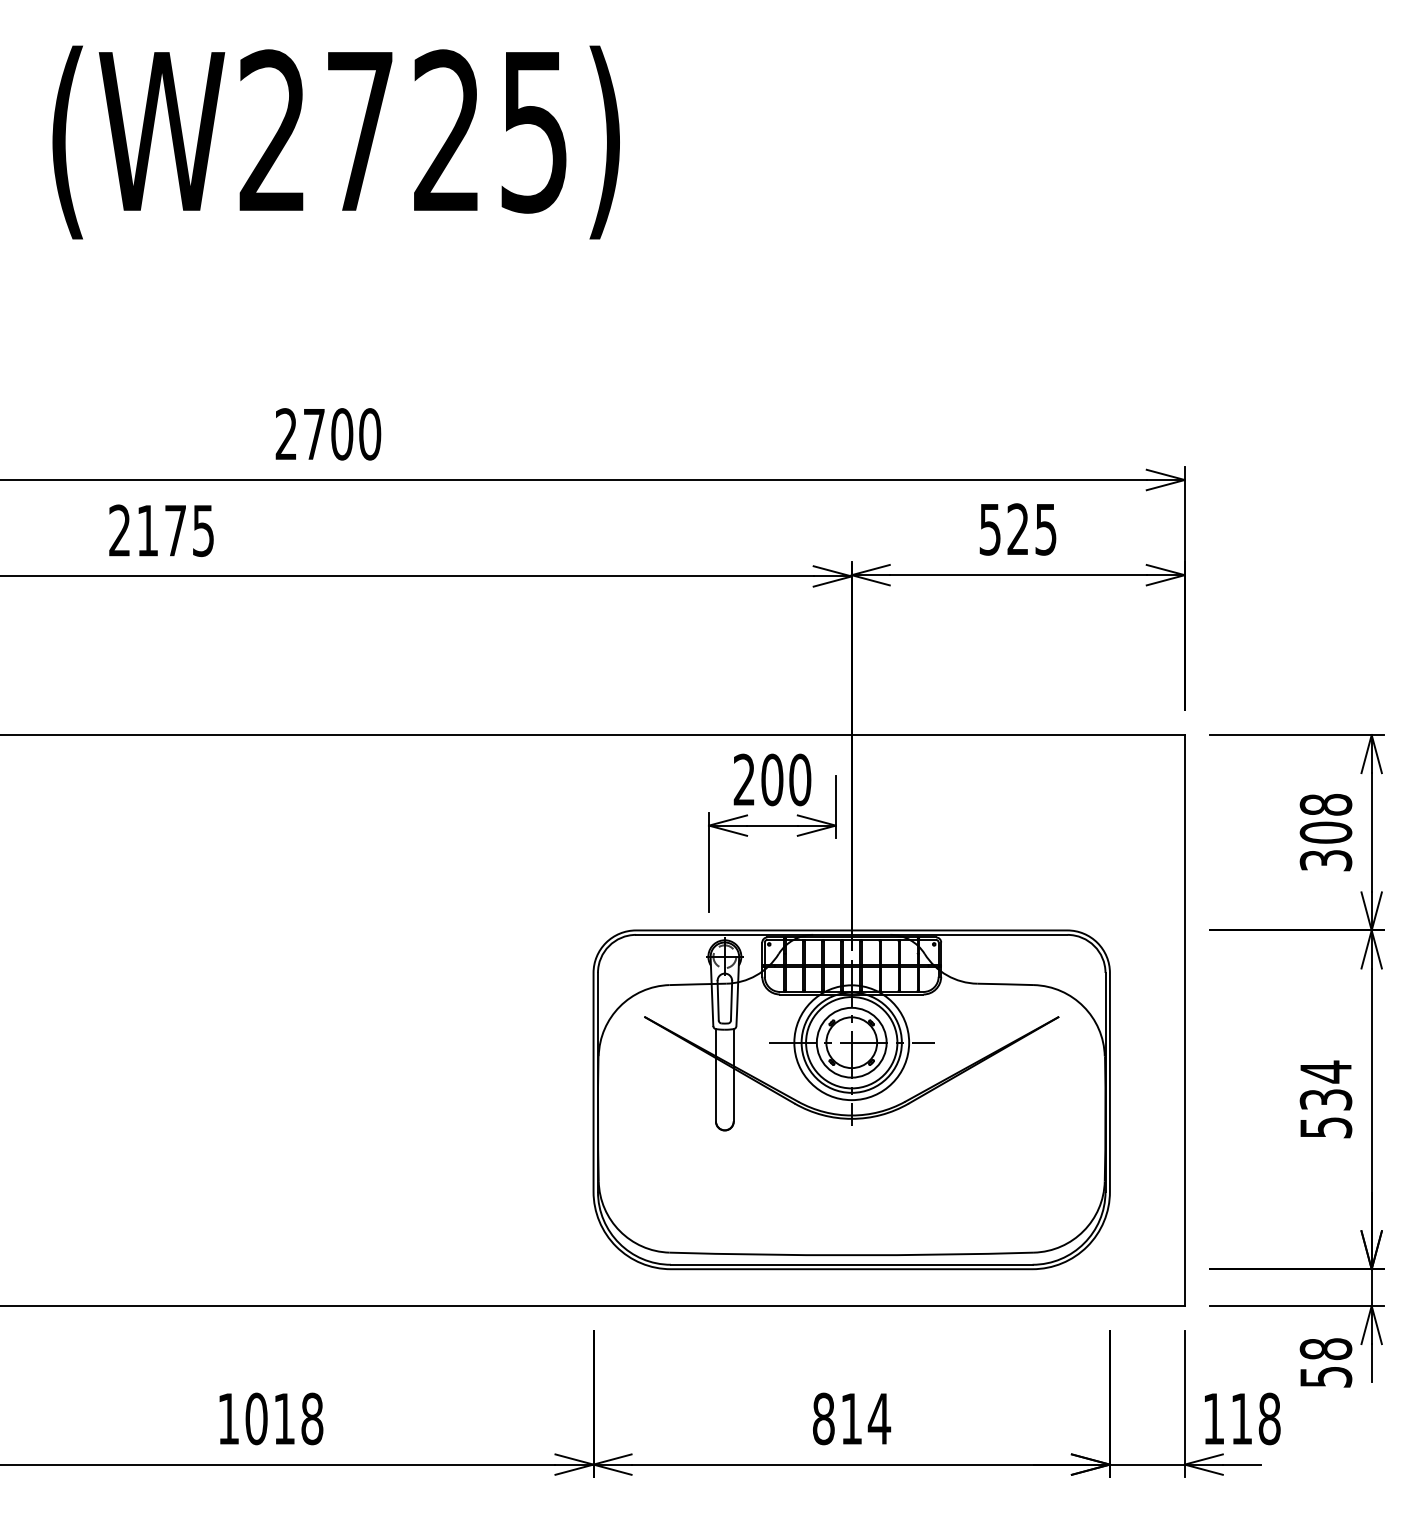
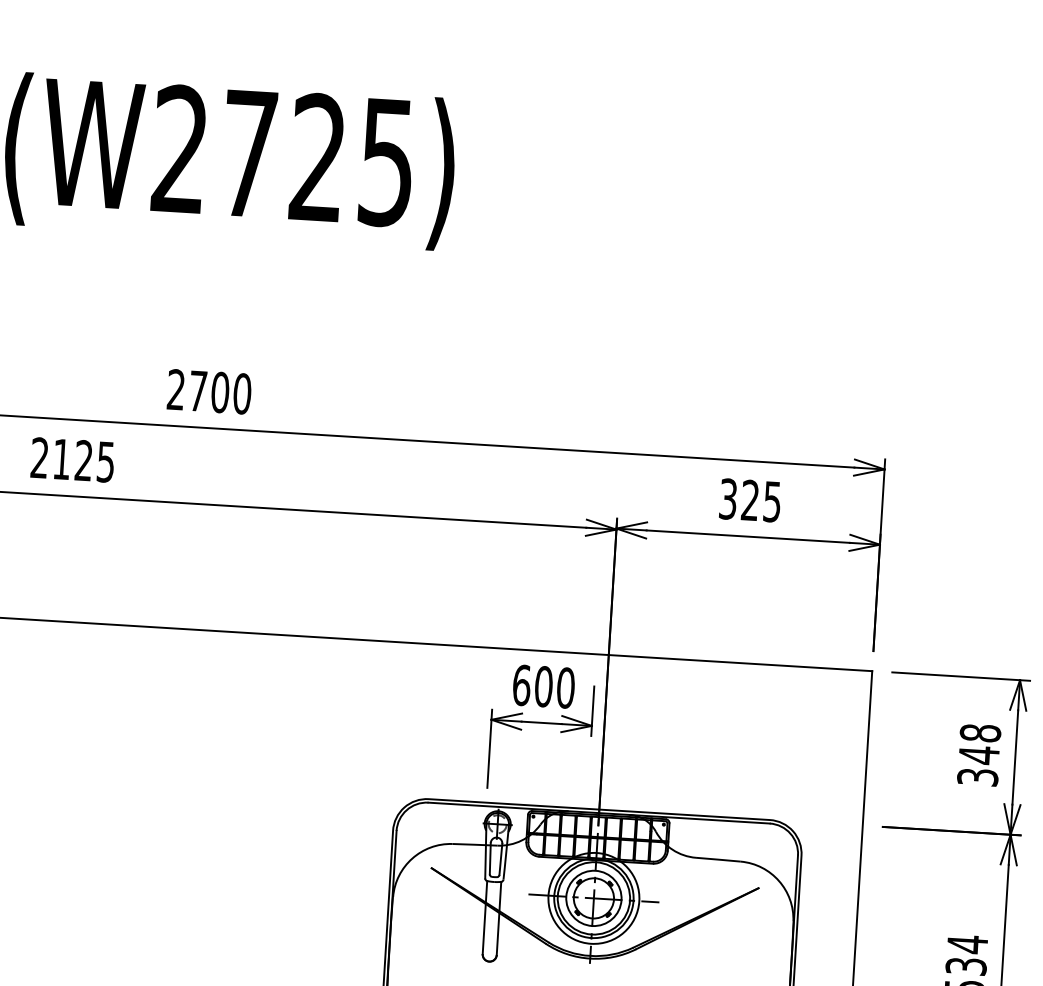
text: (990, 529) -> (728, 499), 525 -> 325
text: (175, 530) -> (83, 460), 2175 -> 2125
text: (744, 779) -> (521, 685), 200 -> 600
text: (1325, 832) -> (978, 755), 308 -> 348

